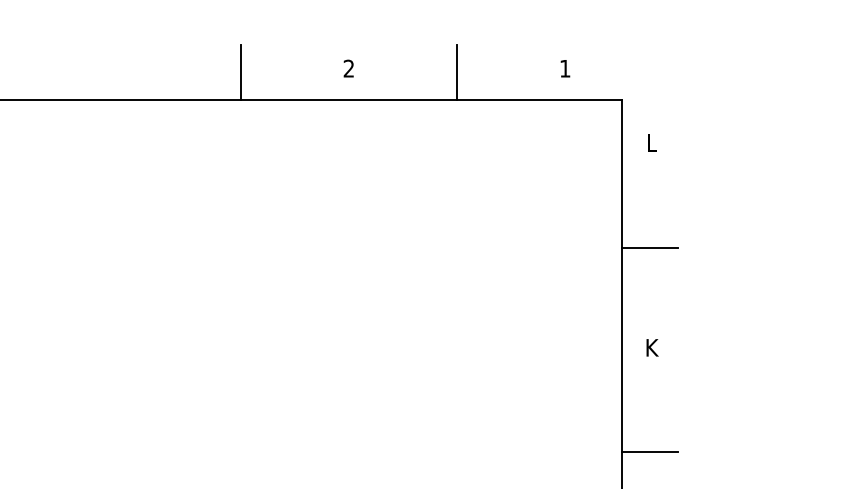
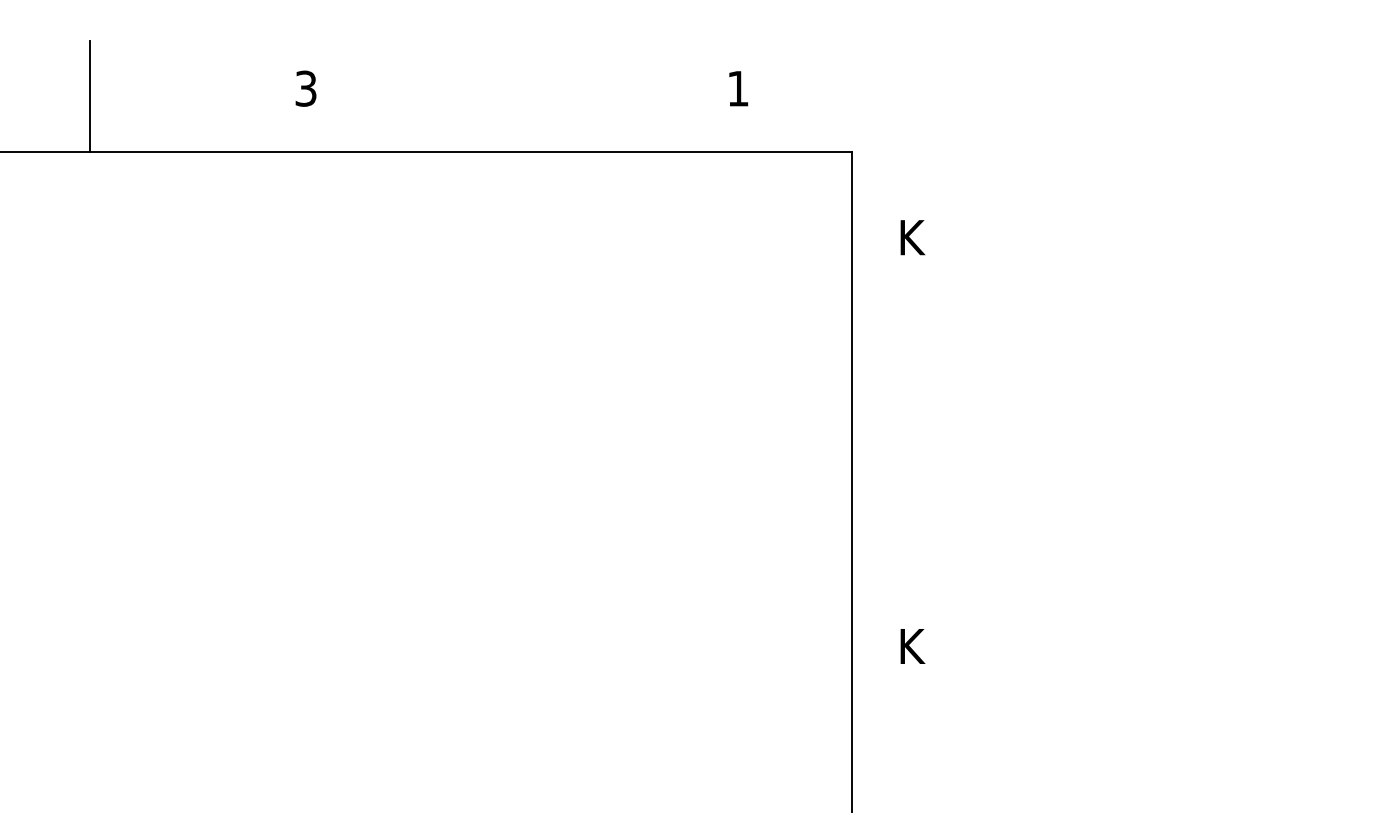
text: (348, 68) -> (305, 88), 2 -> 3
line: (457, 72) -> (522, 96), removed
text: (652, 142) -> (912, 236), L -> K
line: (649, 247) -> (906, 445), removed

